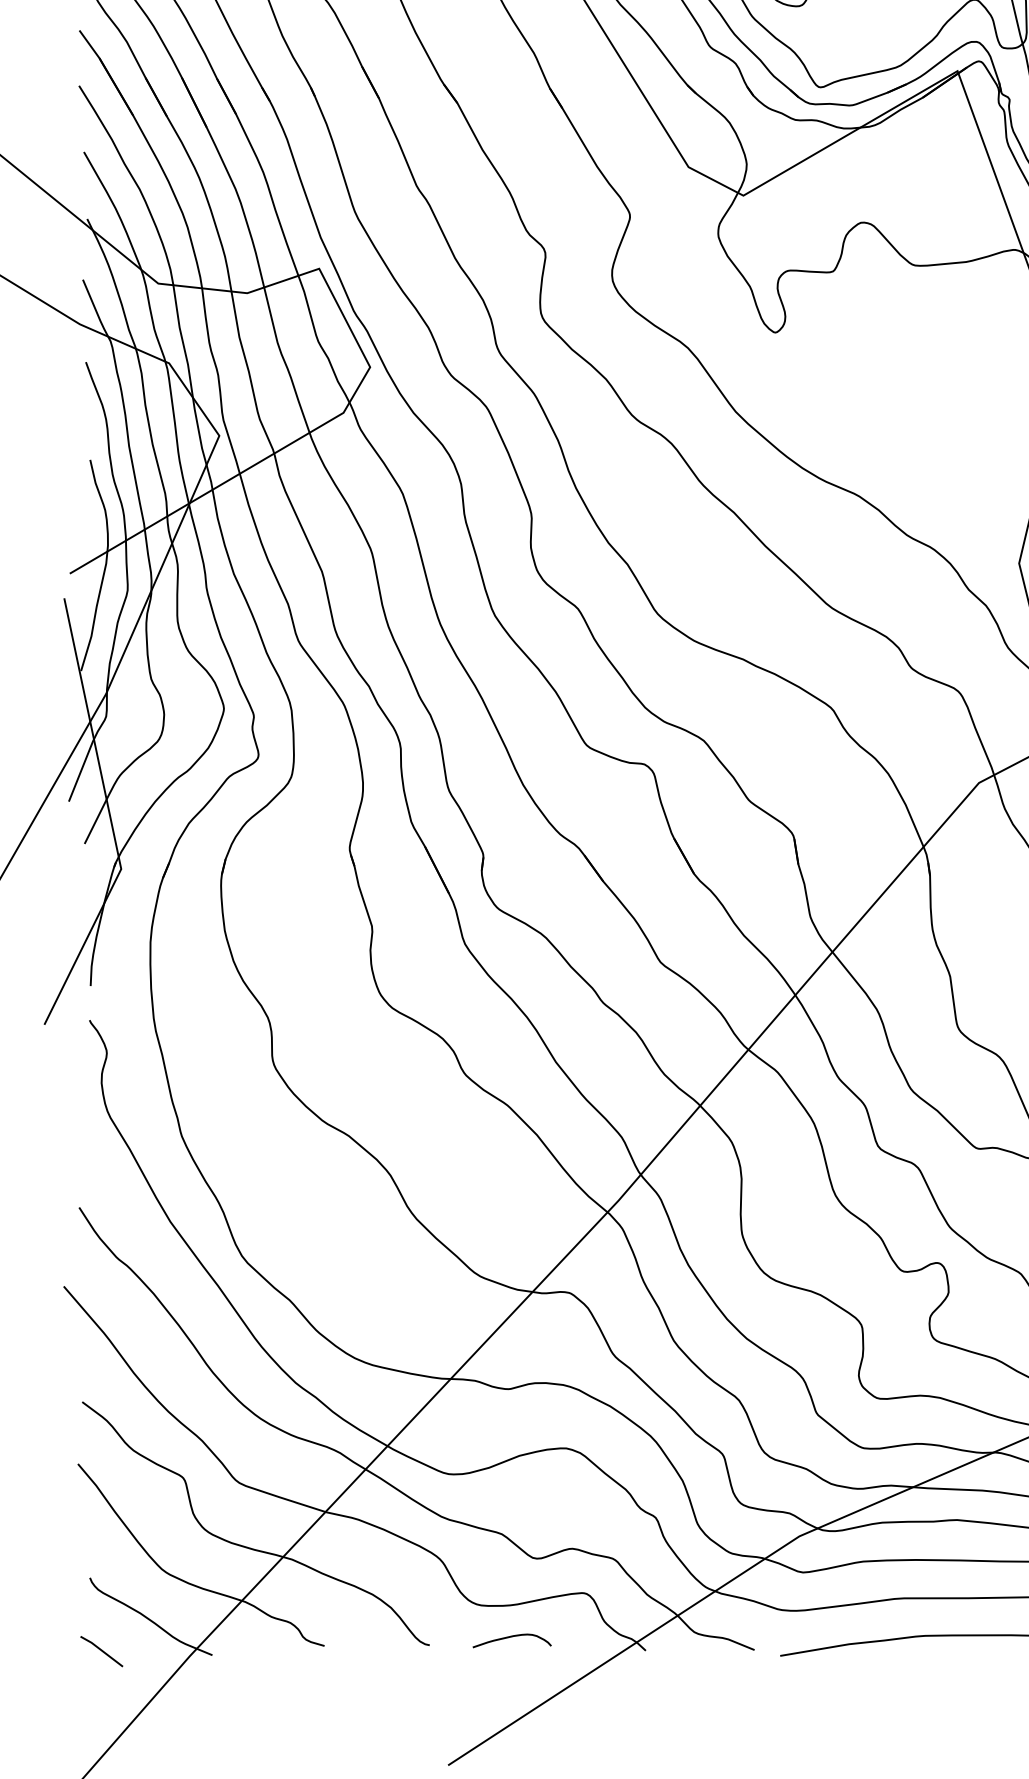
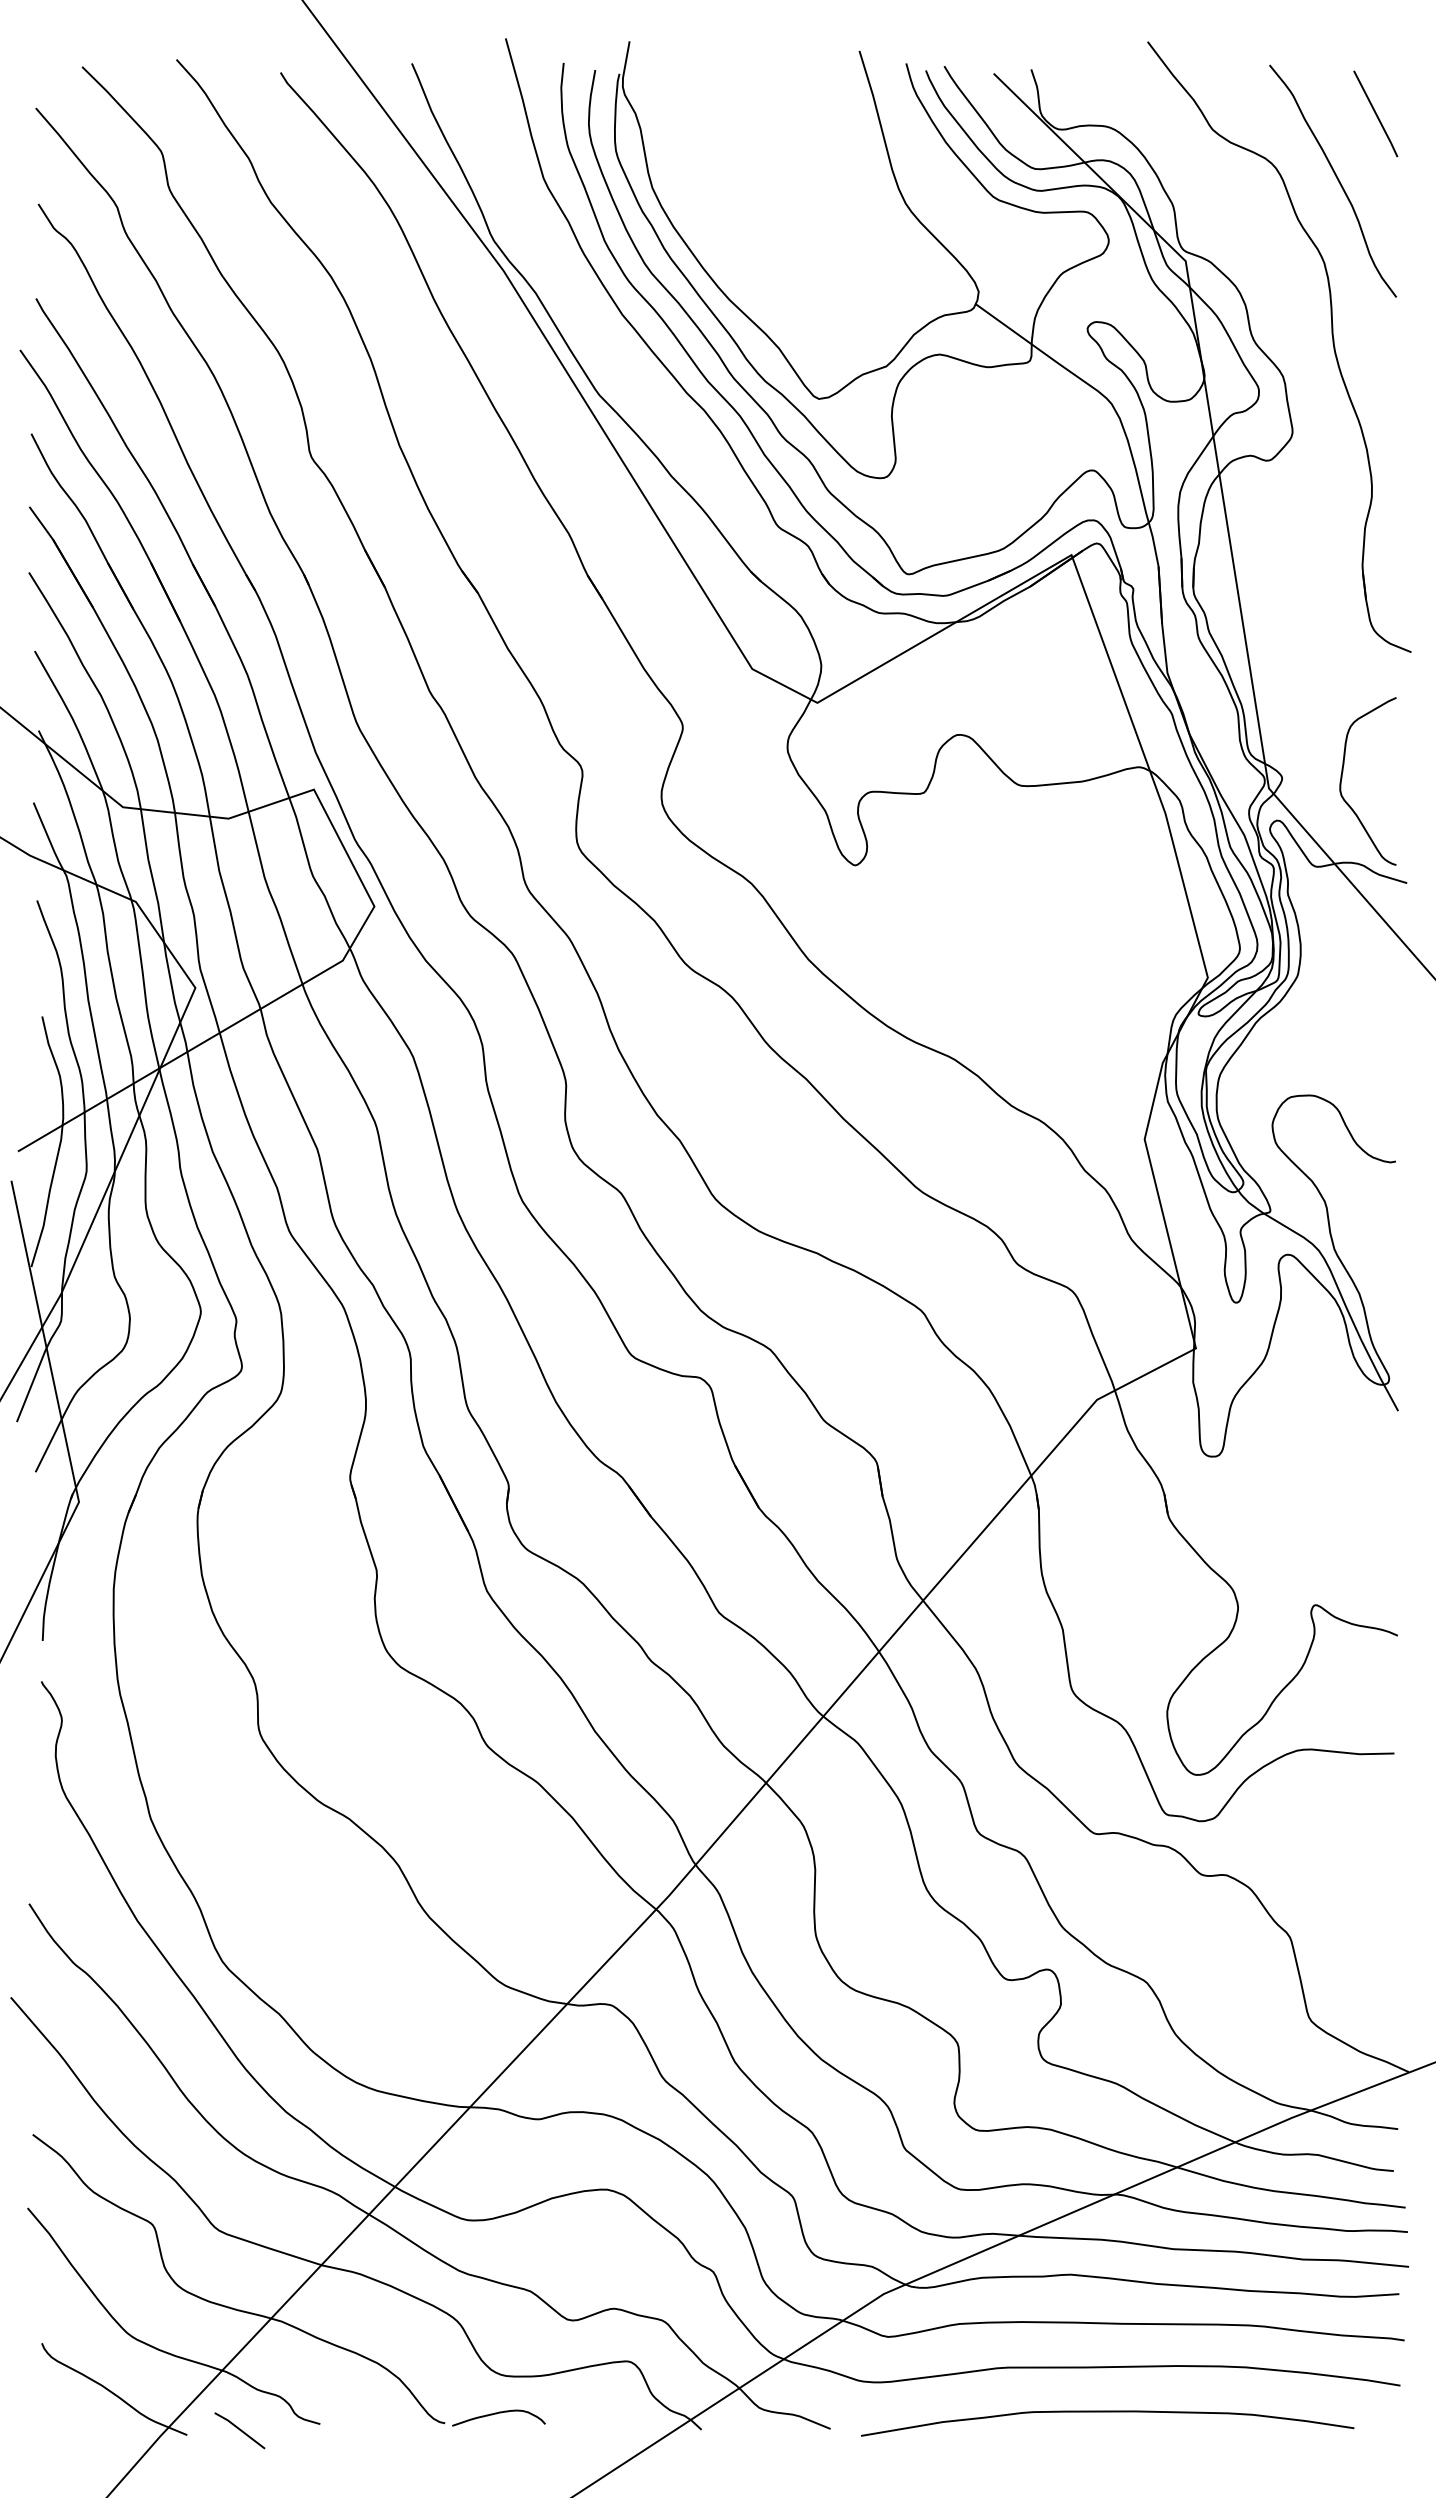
curve: (510, 1637) -> (496, 2414), moved
line: (101, 1651) -> (239, 2430), moved

